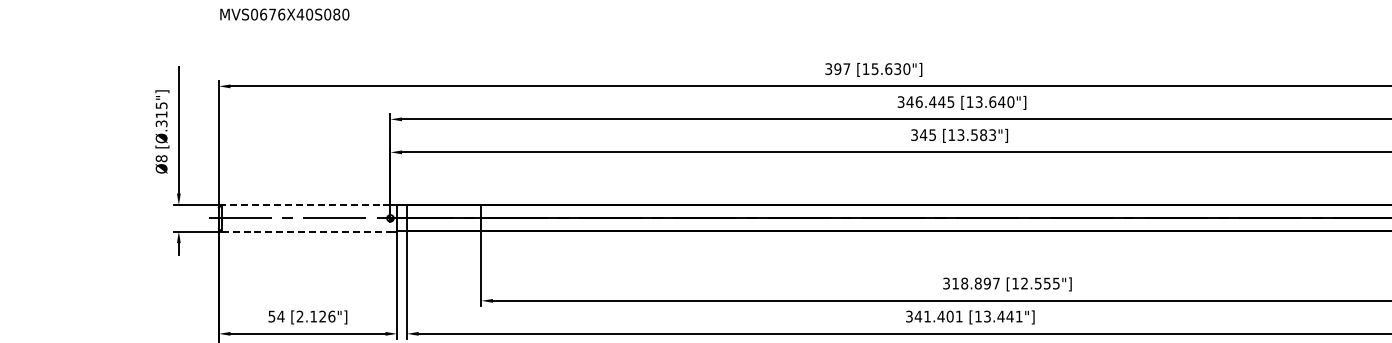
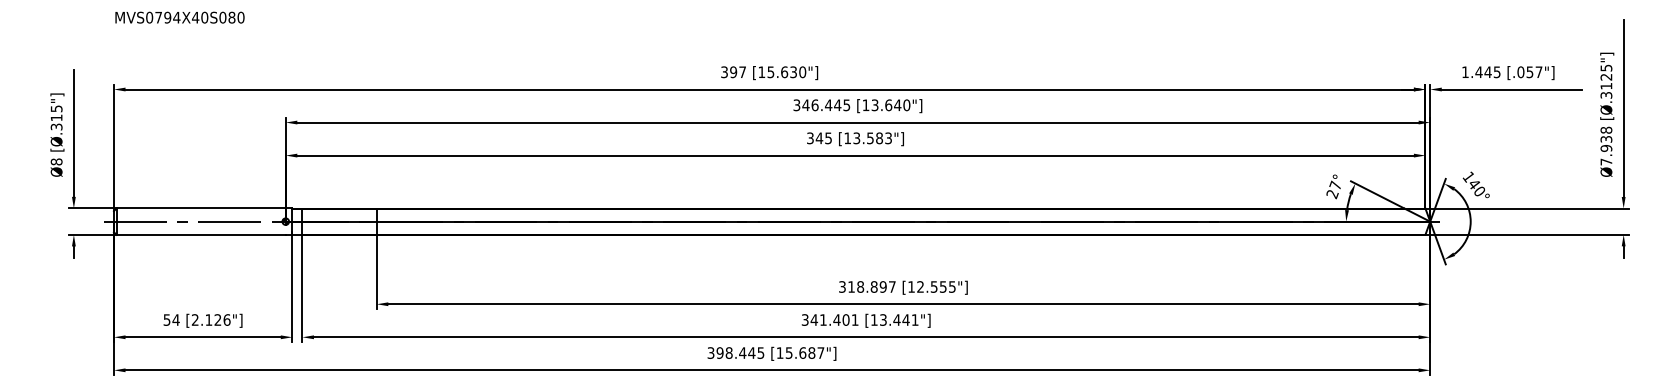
text: (272, 14) -> (167, 17), MVS0676X40S080 -> MVS0794X40S080
line: (306, 205) -> (201, 208), dashed -> solid
line: (306, 231) -> (201, 234), dashed -> solid

